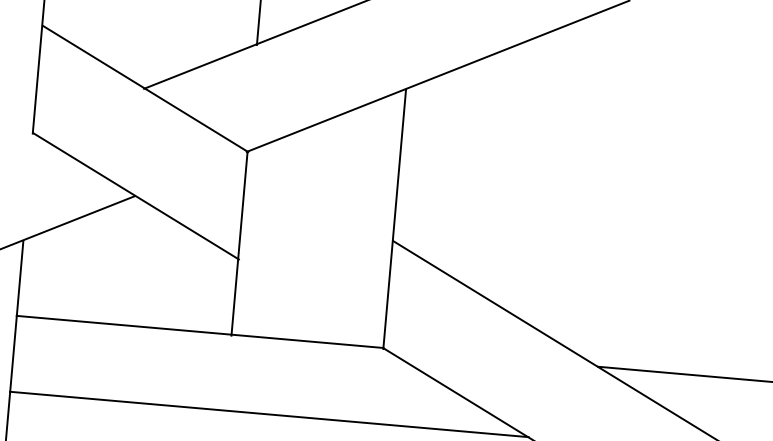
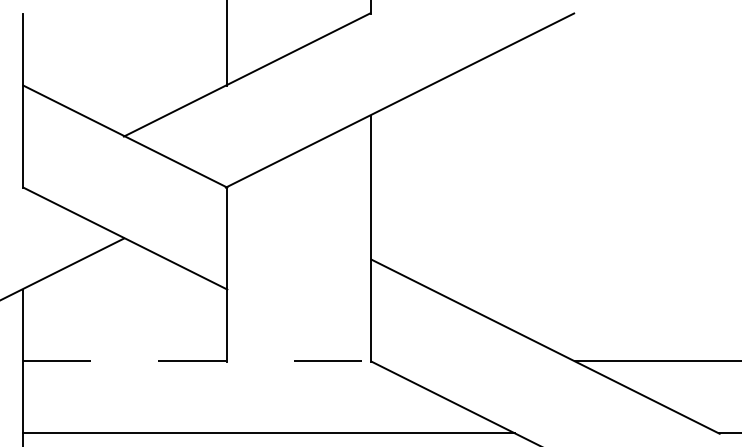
line: (200, 332) -> (197, 361), solid -> dashed

